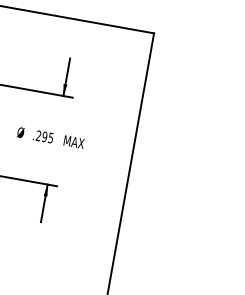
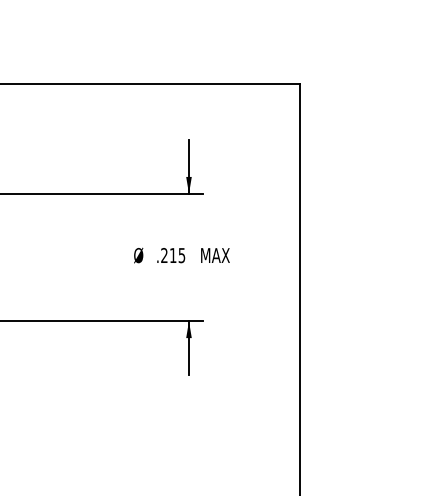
text: (44, 136) -> (172, 255), .295 -> .215

